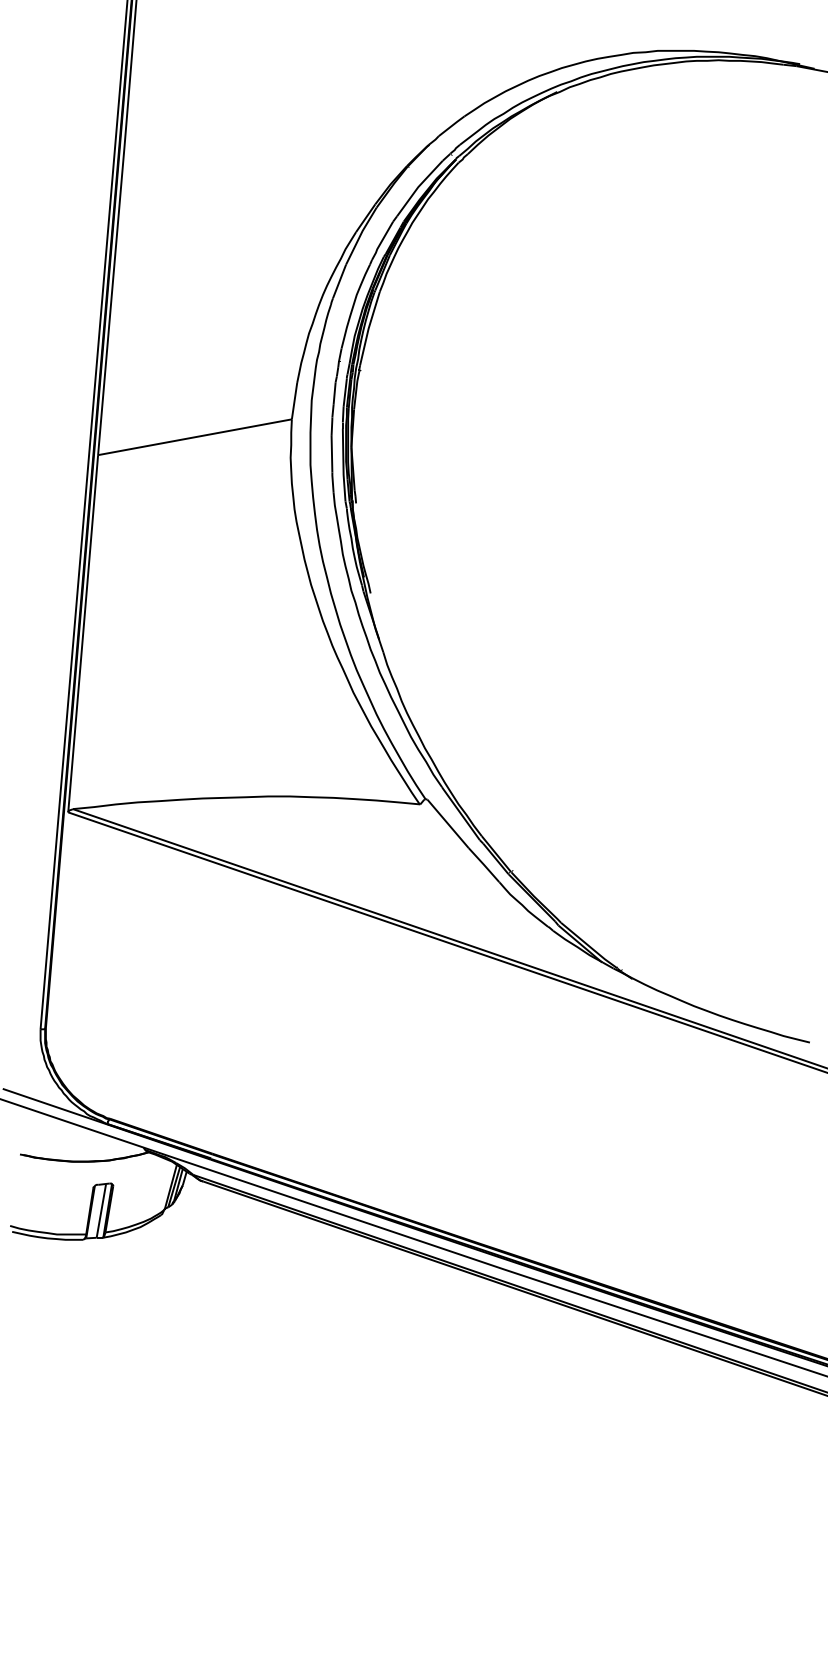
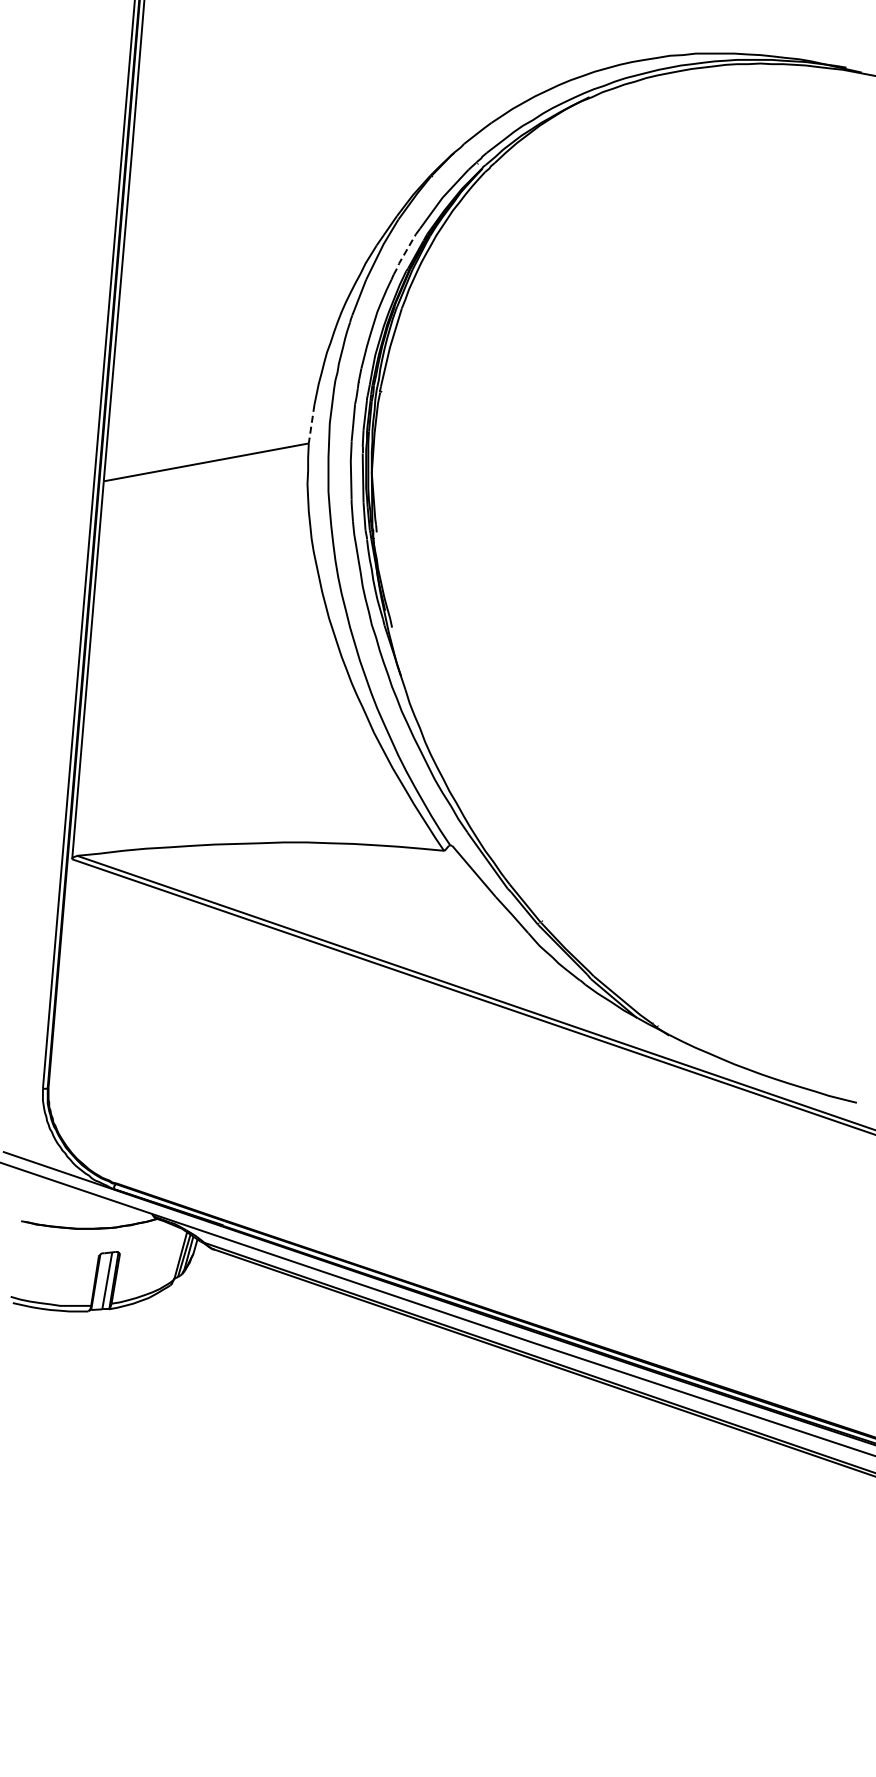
line: (382, 240) -> (404, 254), solid -> dashed
line: (294, 401) -> (311, 424), solid -> dashed

